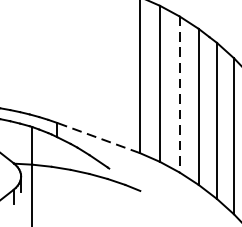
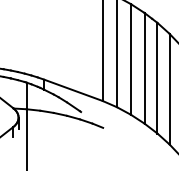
line: (178, 94) -> (130, 59), dashed -> solid
line: (98, 138) -> (73, 90), dashed -> solid

